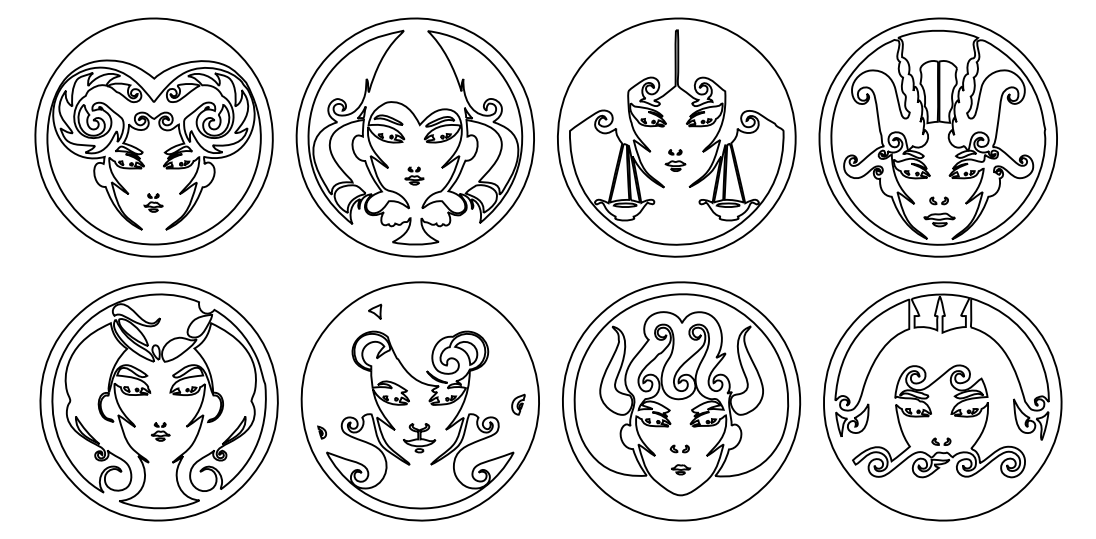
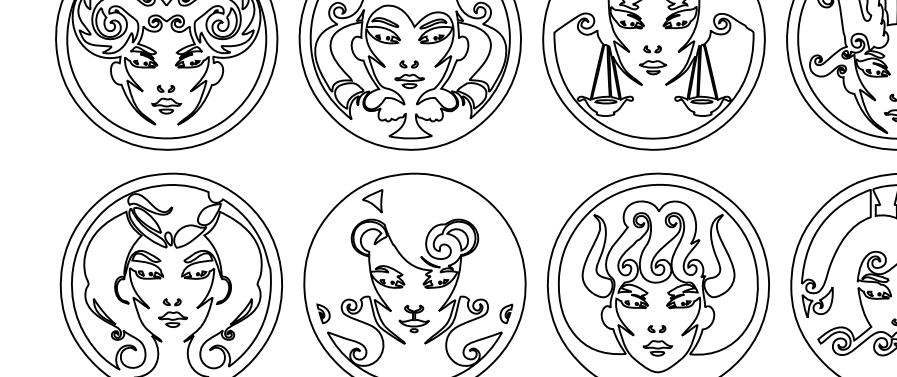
part: (675, 160) -> (652, 60), size x1.43
part: (414, 175) -> (409, 74), size x1.67
part: (153, 202) -> (166, 99), size x1.67
part: (374, 311) -> (372, 200), size x1.67
part: (518, 404) -> (506, 313), moved
part: (160, 431) -> (172, 312), size x1.67
part: (321, 432) -> (322, 313), size x1.67
part: (680, 469) -> (657, 348), size x1.67

